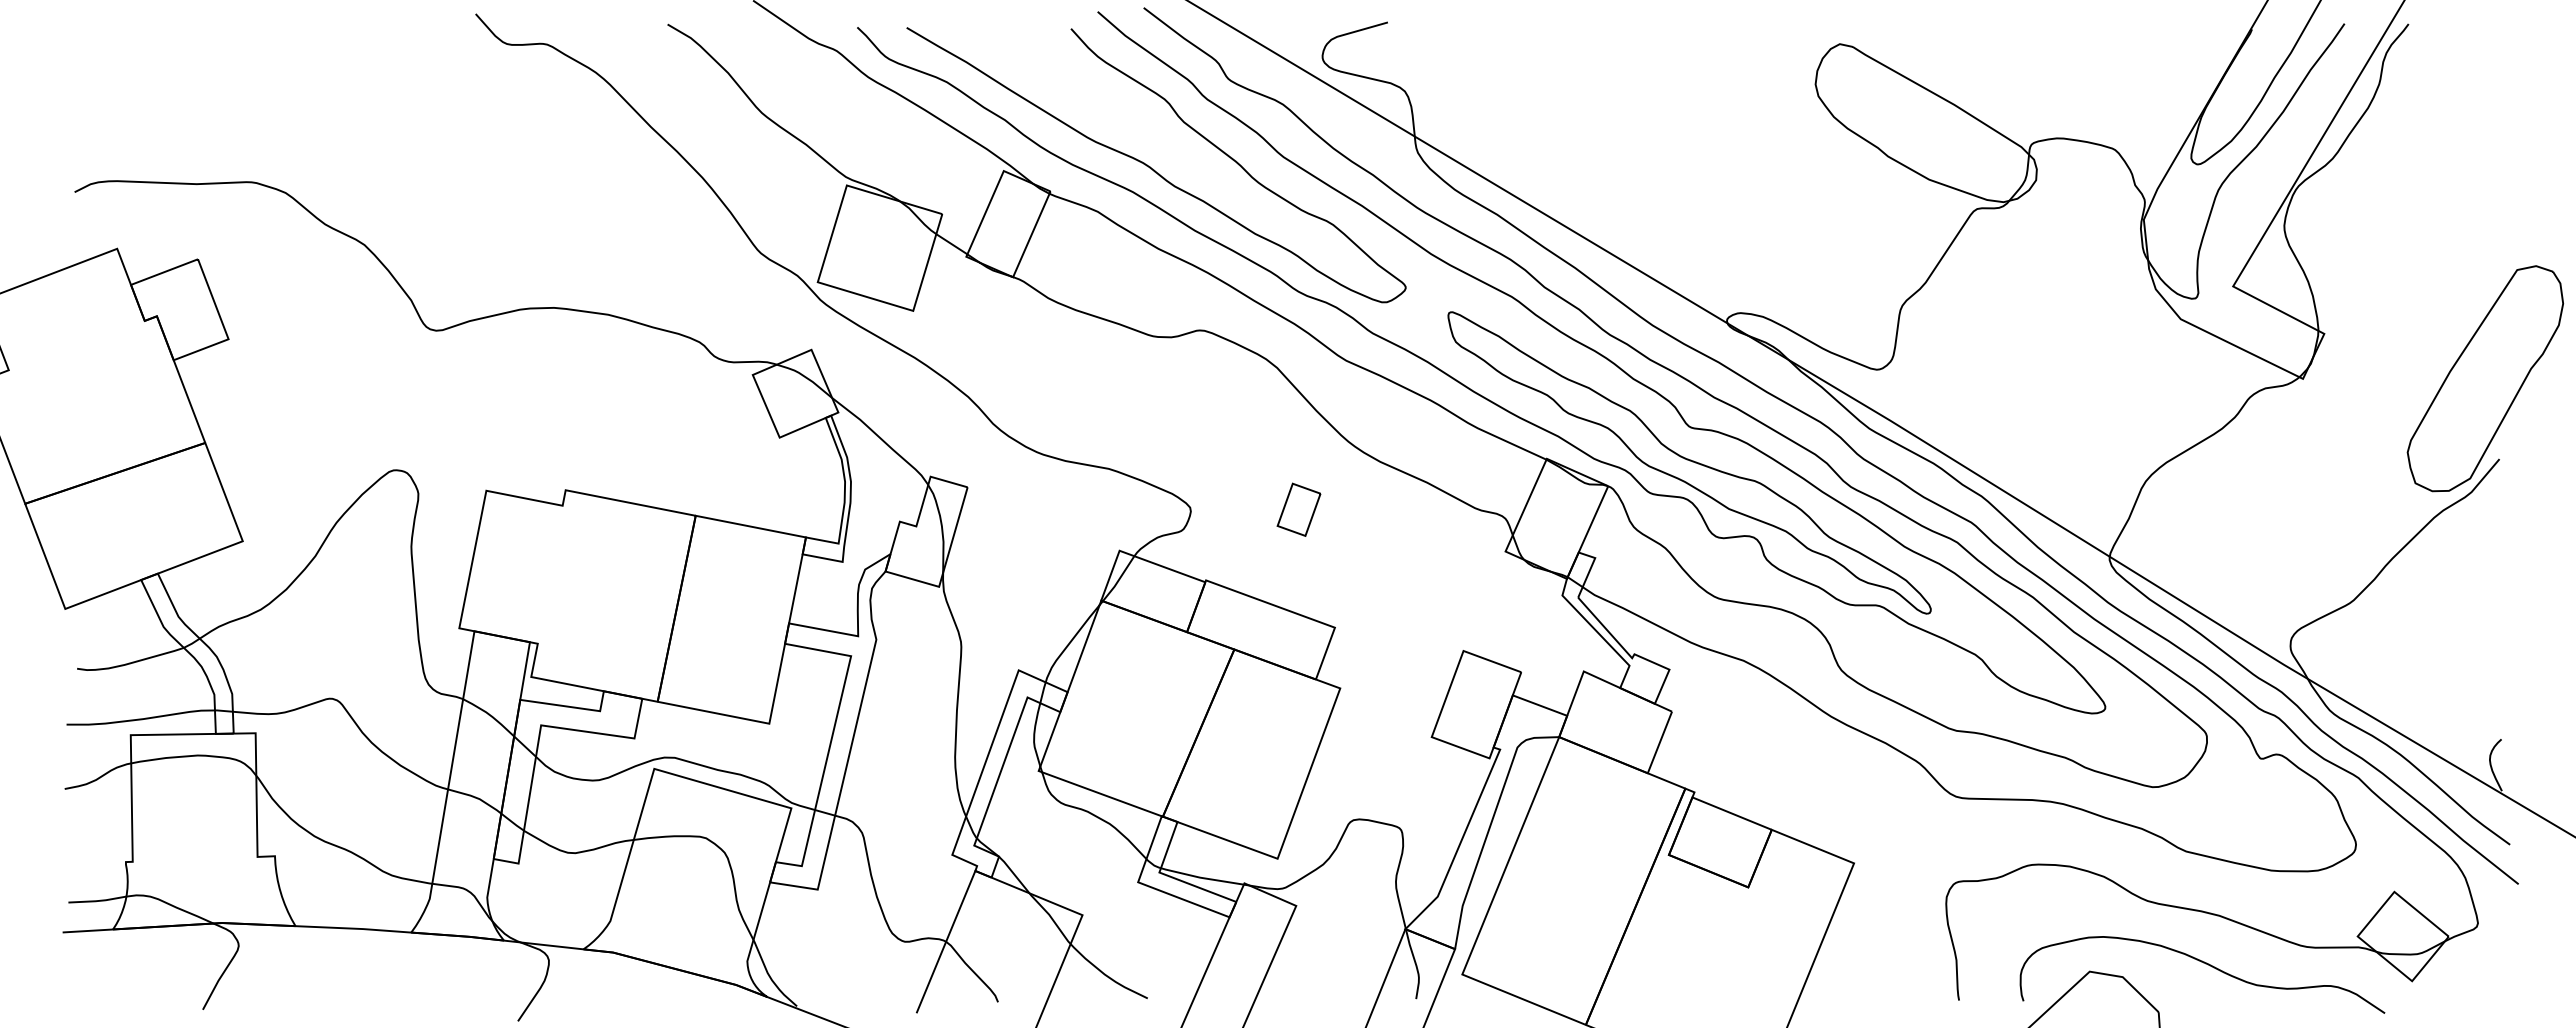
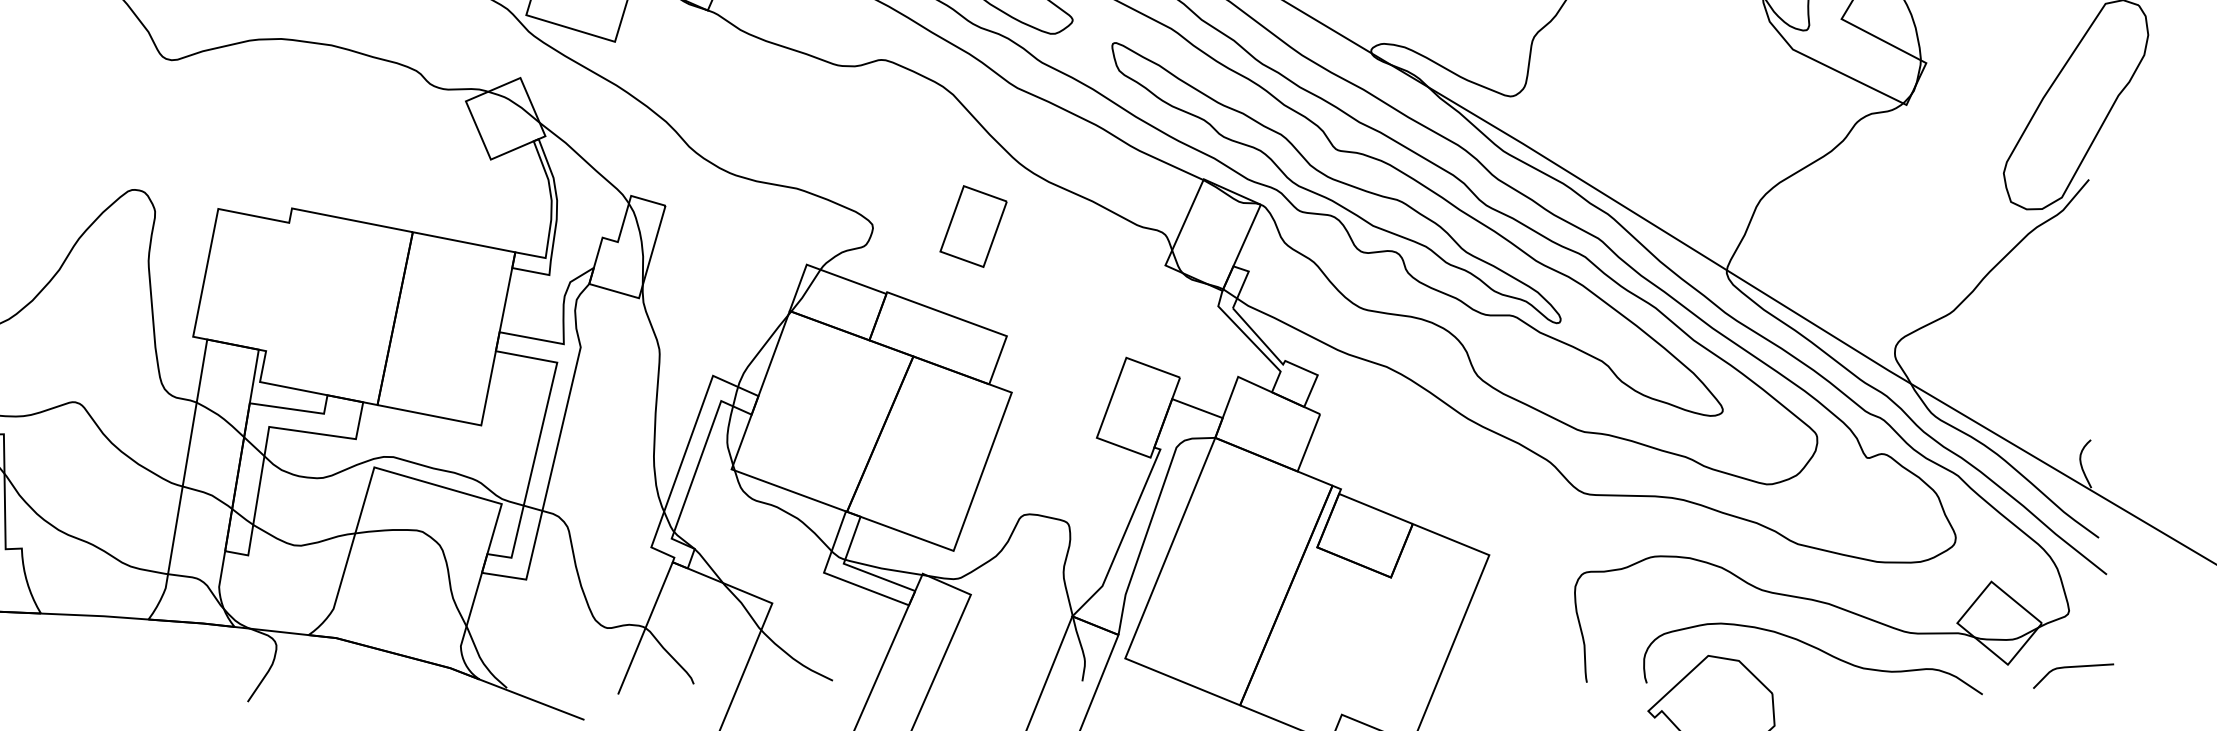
part: (1298, 509) -> (973, 226), size x1.67
curve: (2482, 984) -> (2073, 667), added

